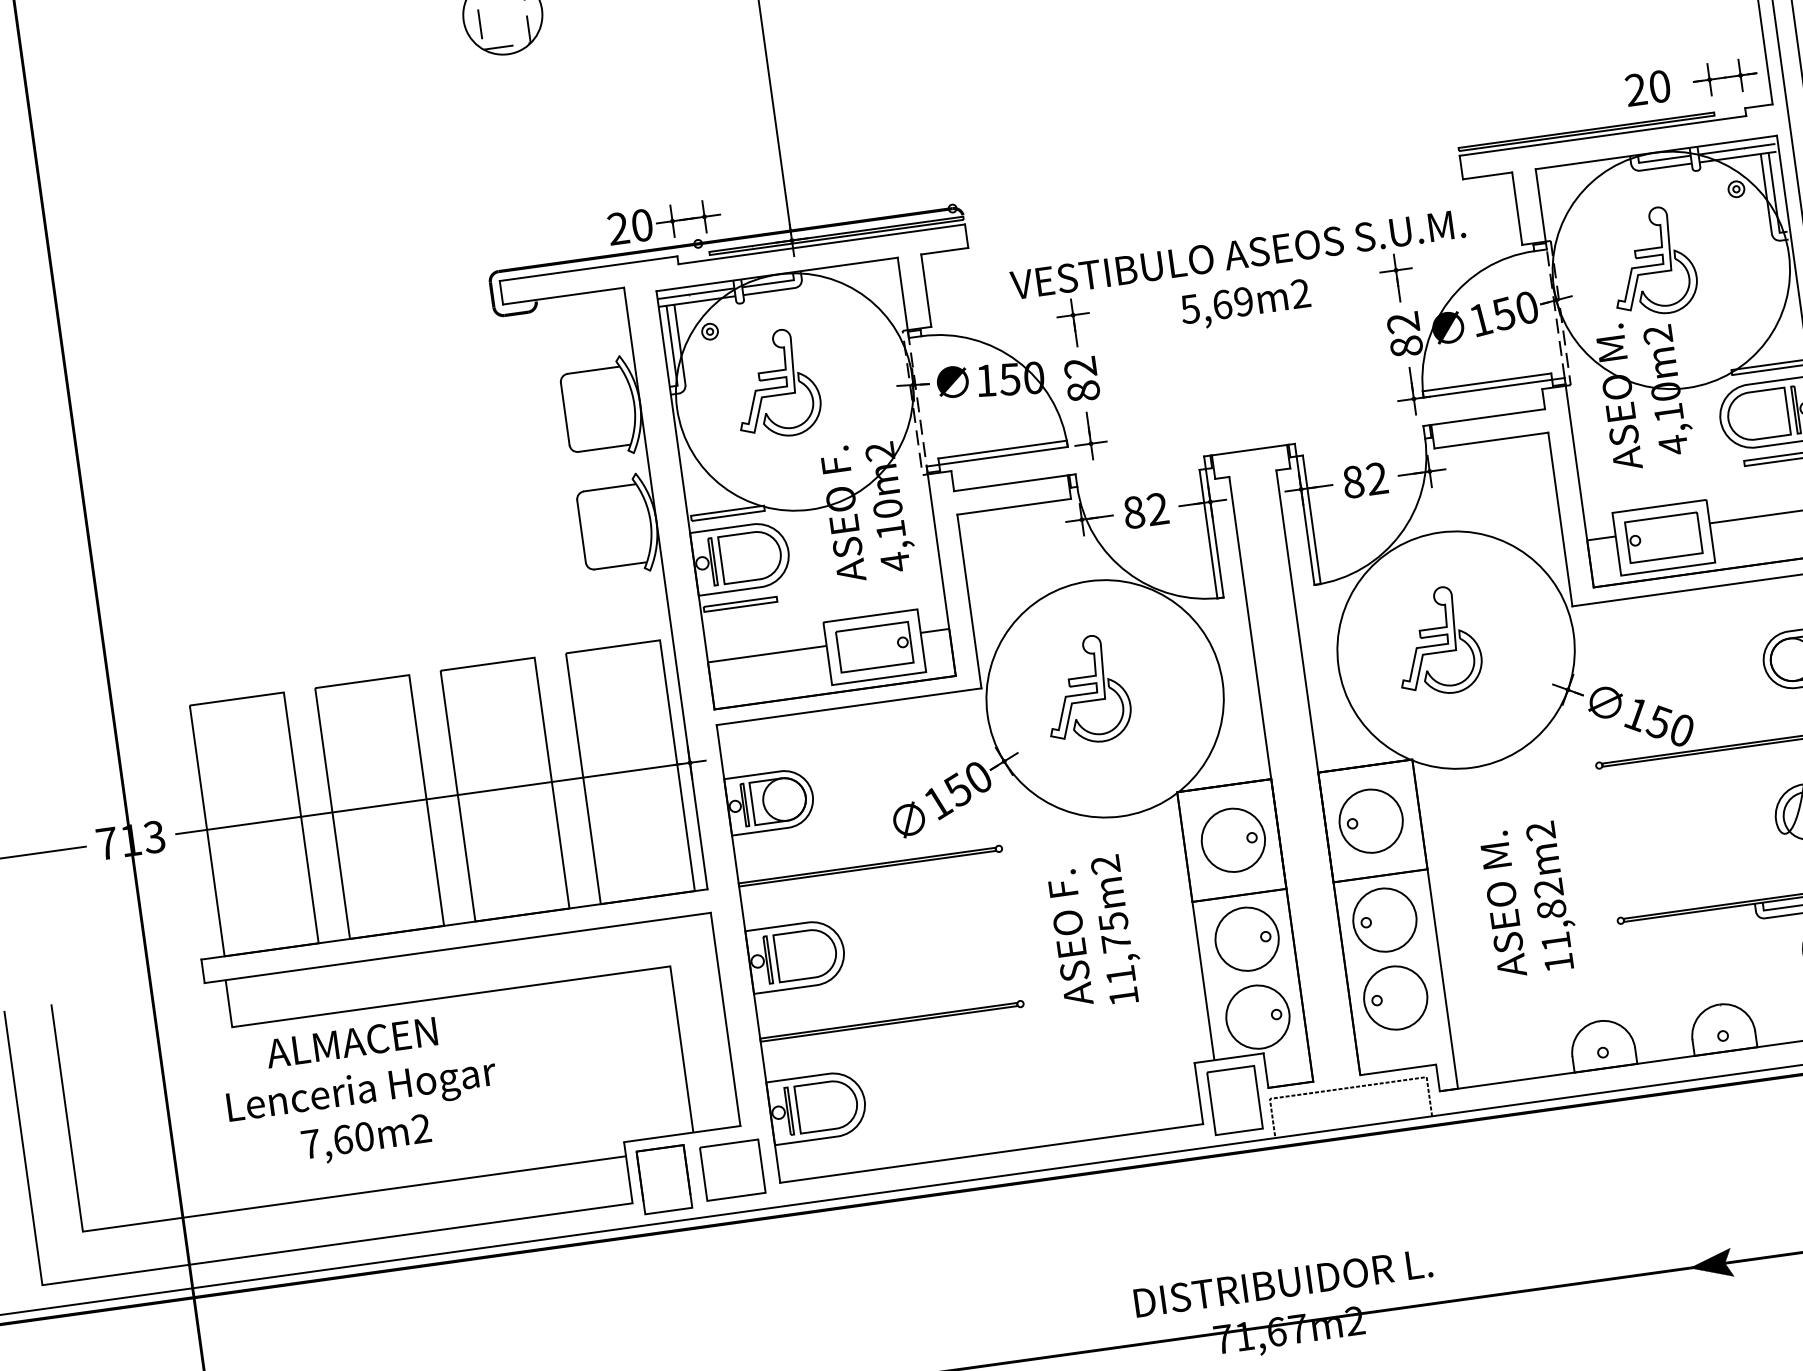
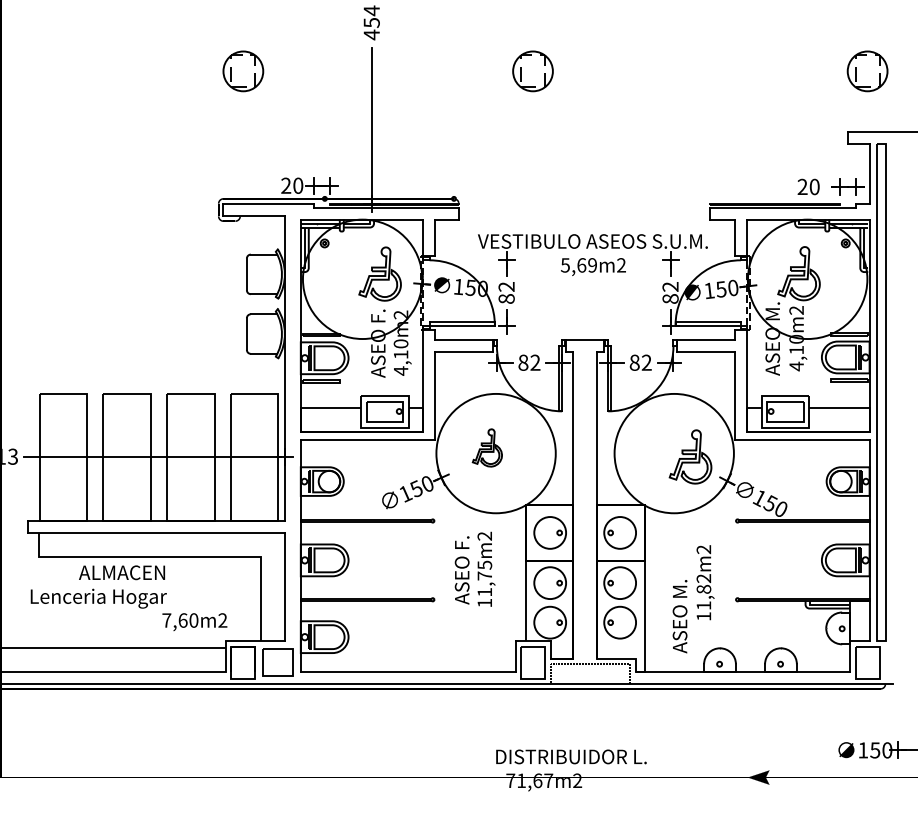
part: (775, 383) -> (379, 273), moved
part: (1437, 640) -> (690, 456), moved
part: (1086, 689) -> (487, 447), size x0.7
text: (1501, 904) -> (679, 616), moved
text: (350, 1042) -> (121, 572), moved
text: (365, 1138) -> (194, 621), moved
text: (1283, 1282) -> (571, 756), moved

